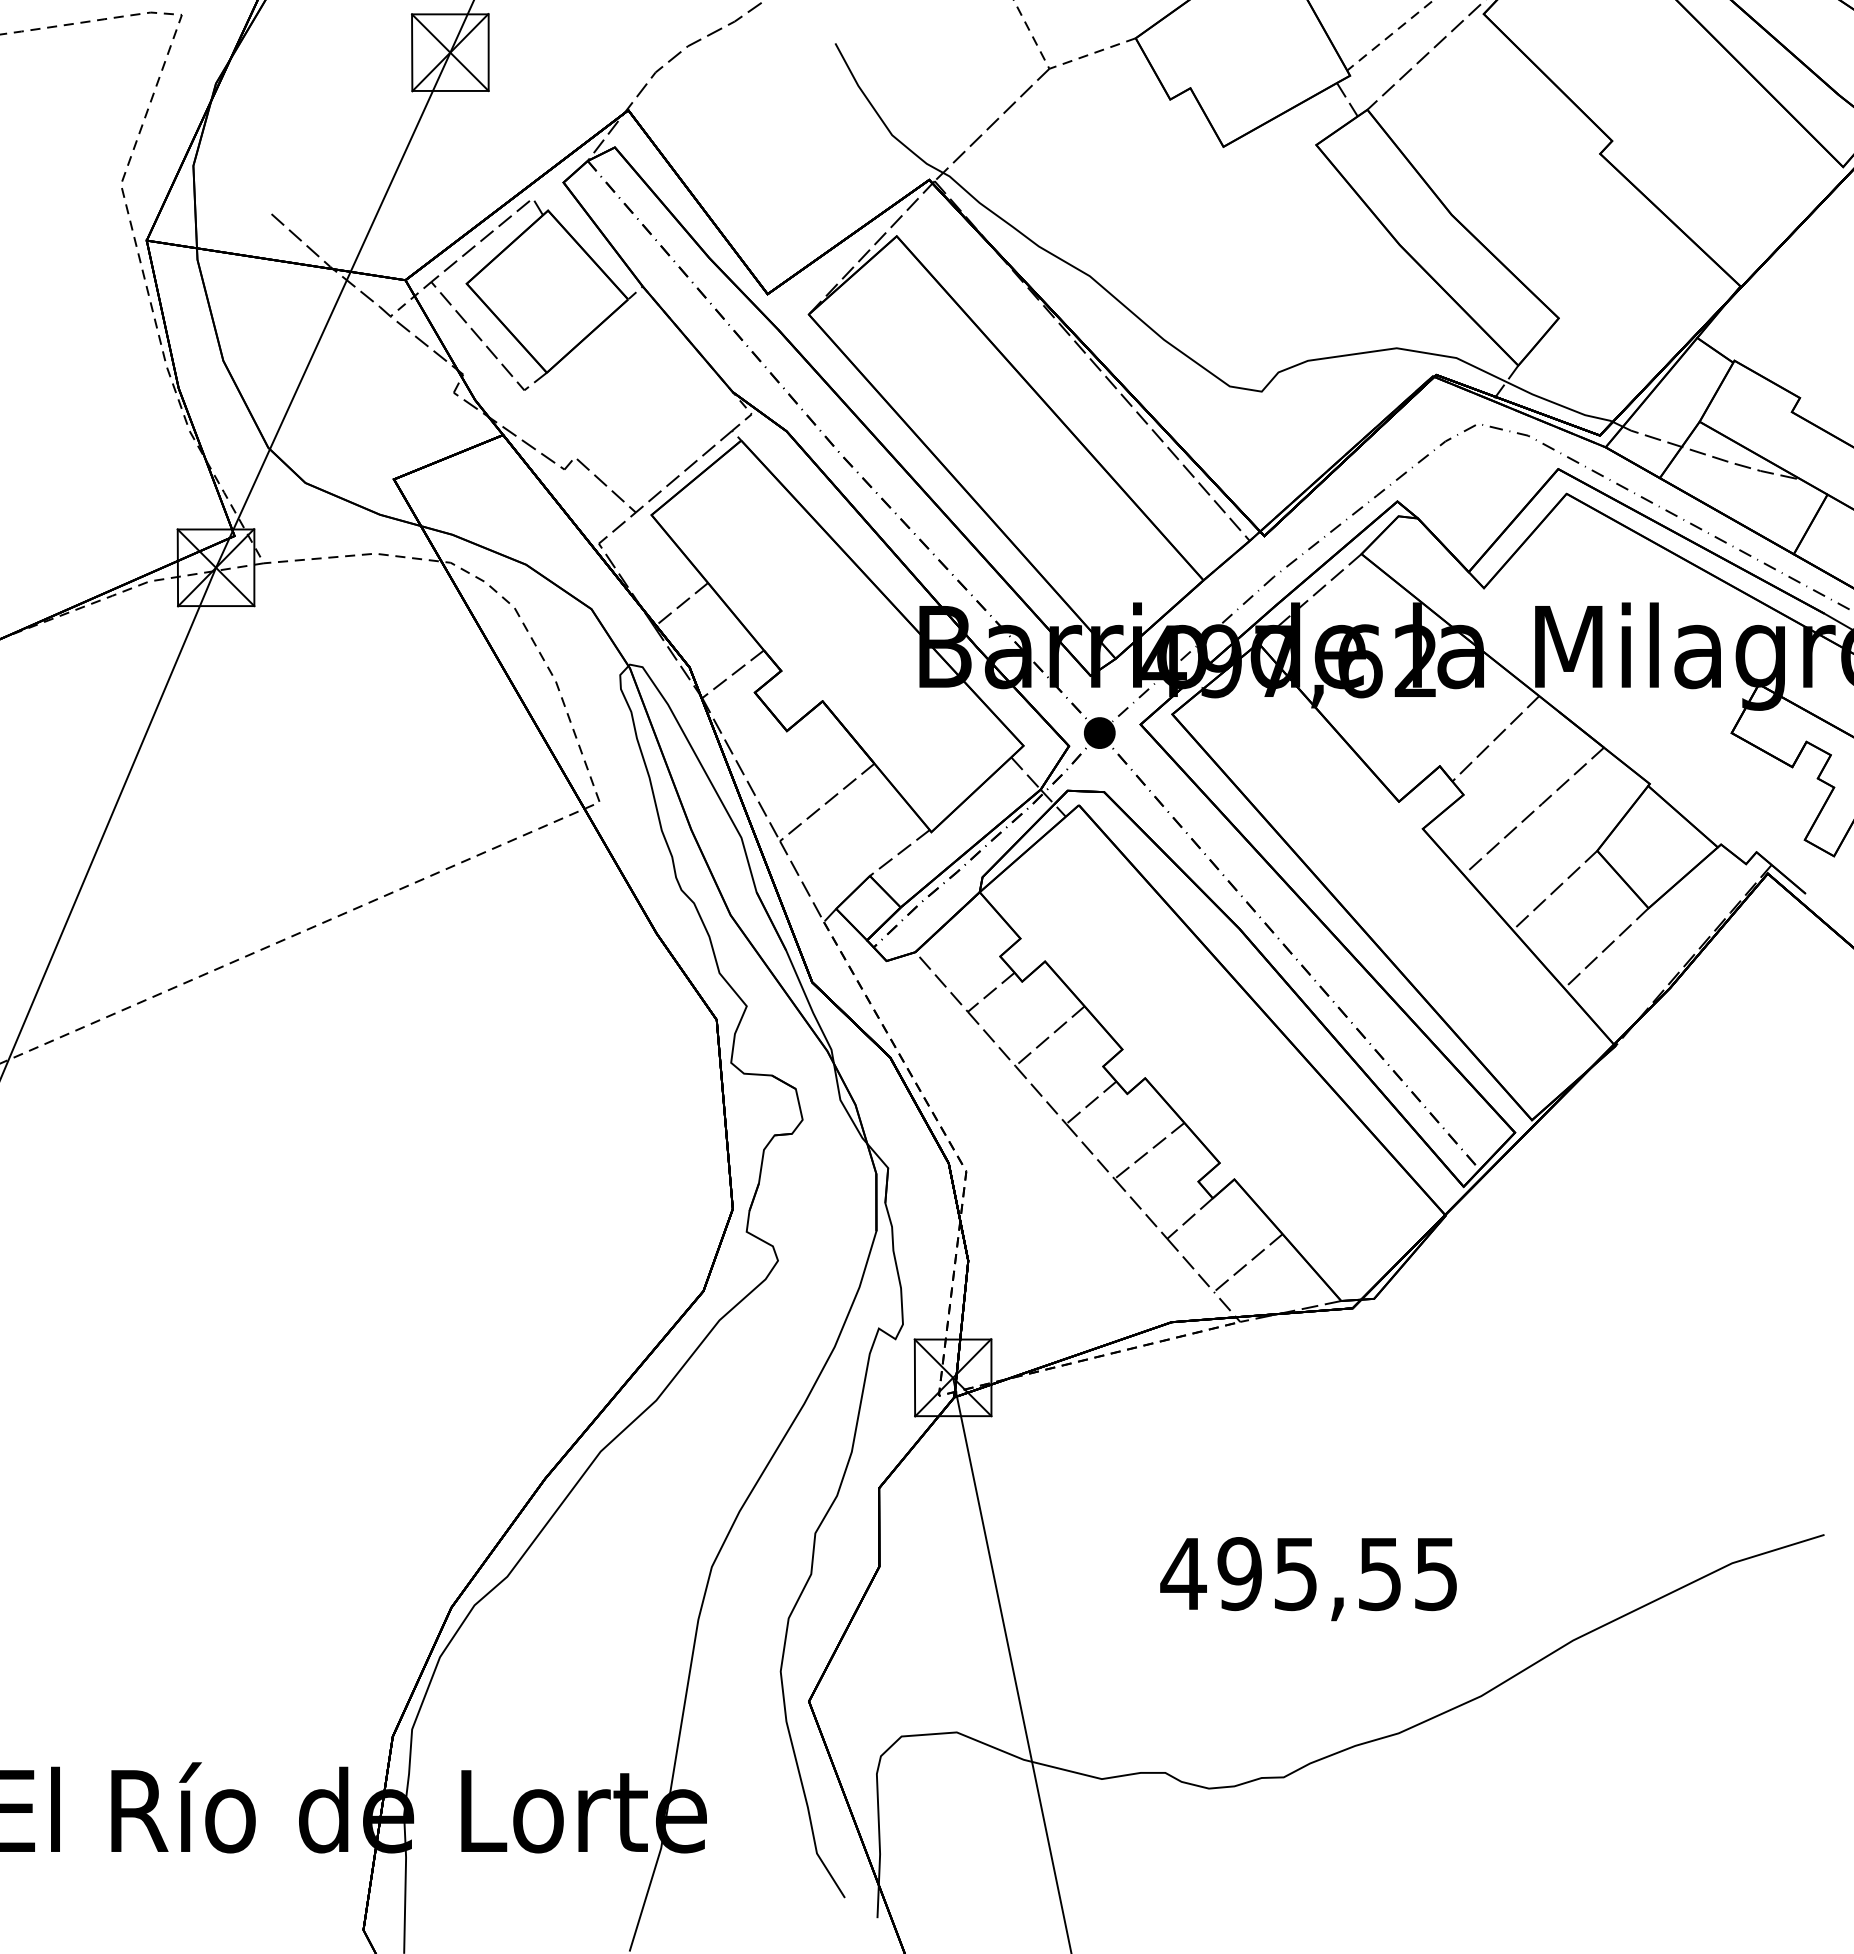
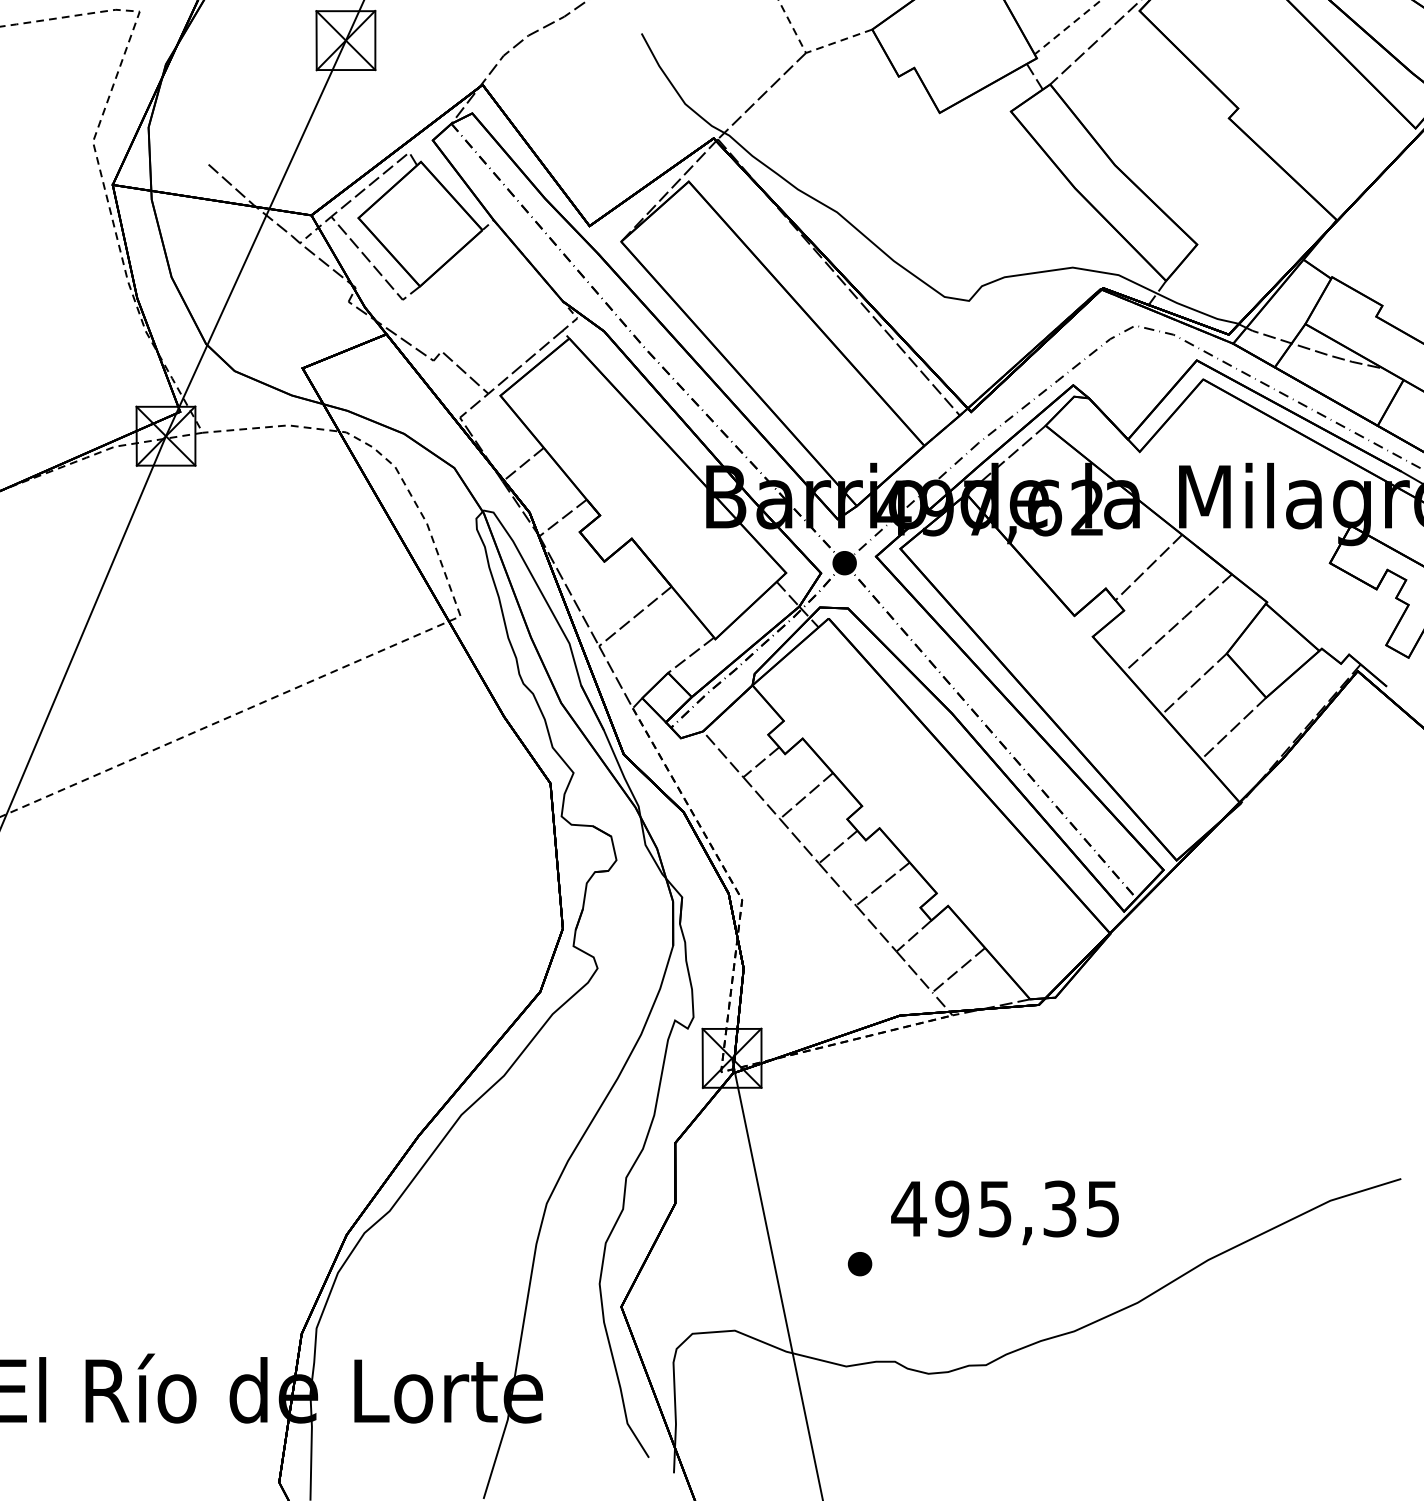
text: (1380, 1573) -> (1060, 1208), 495,55 -> 495,35
part: (1119, 1645) -> (859, 1263), added

